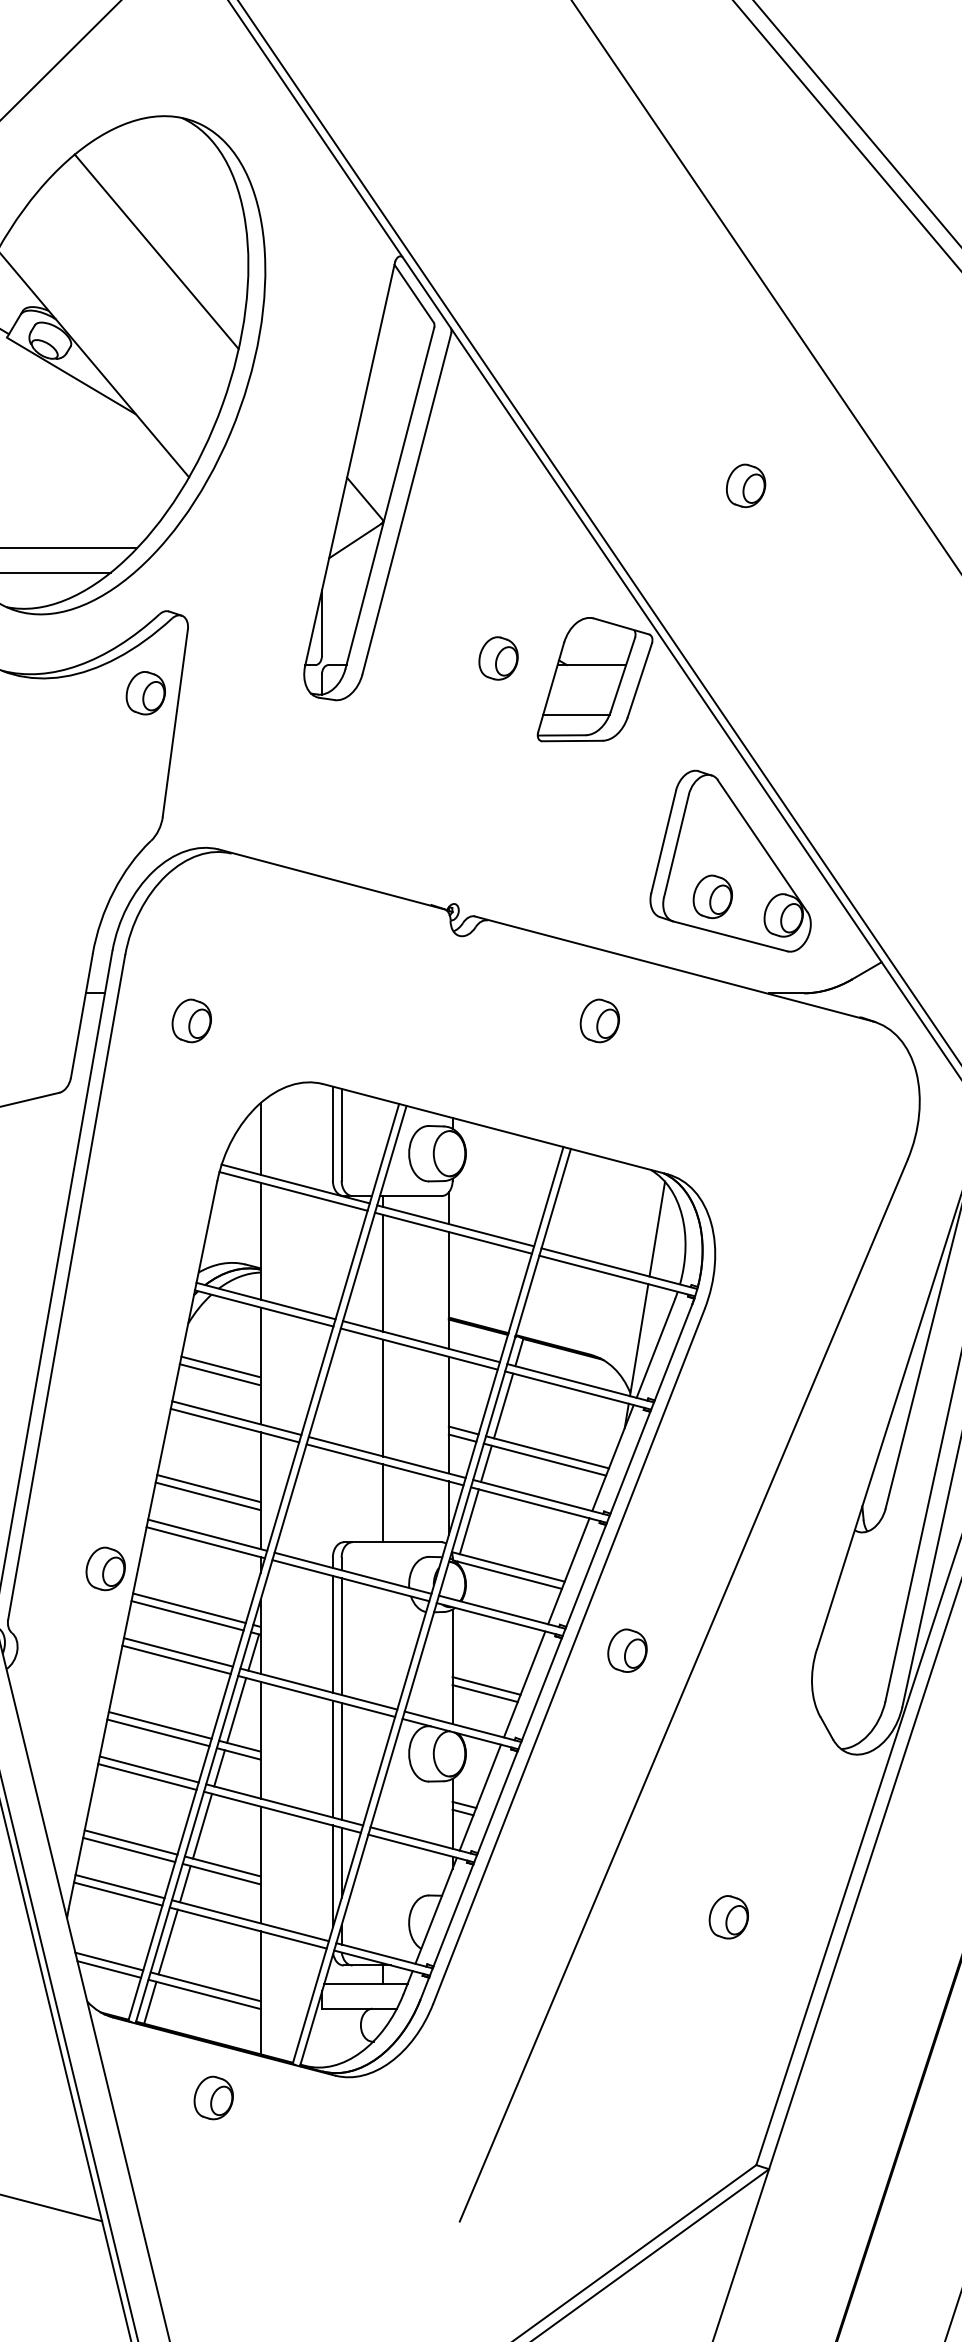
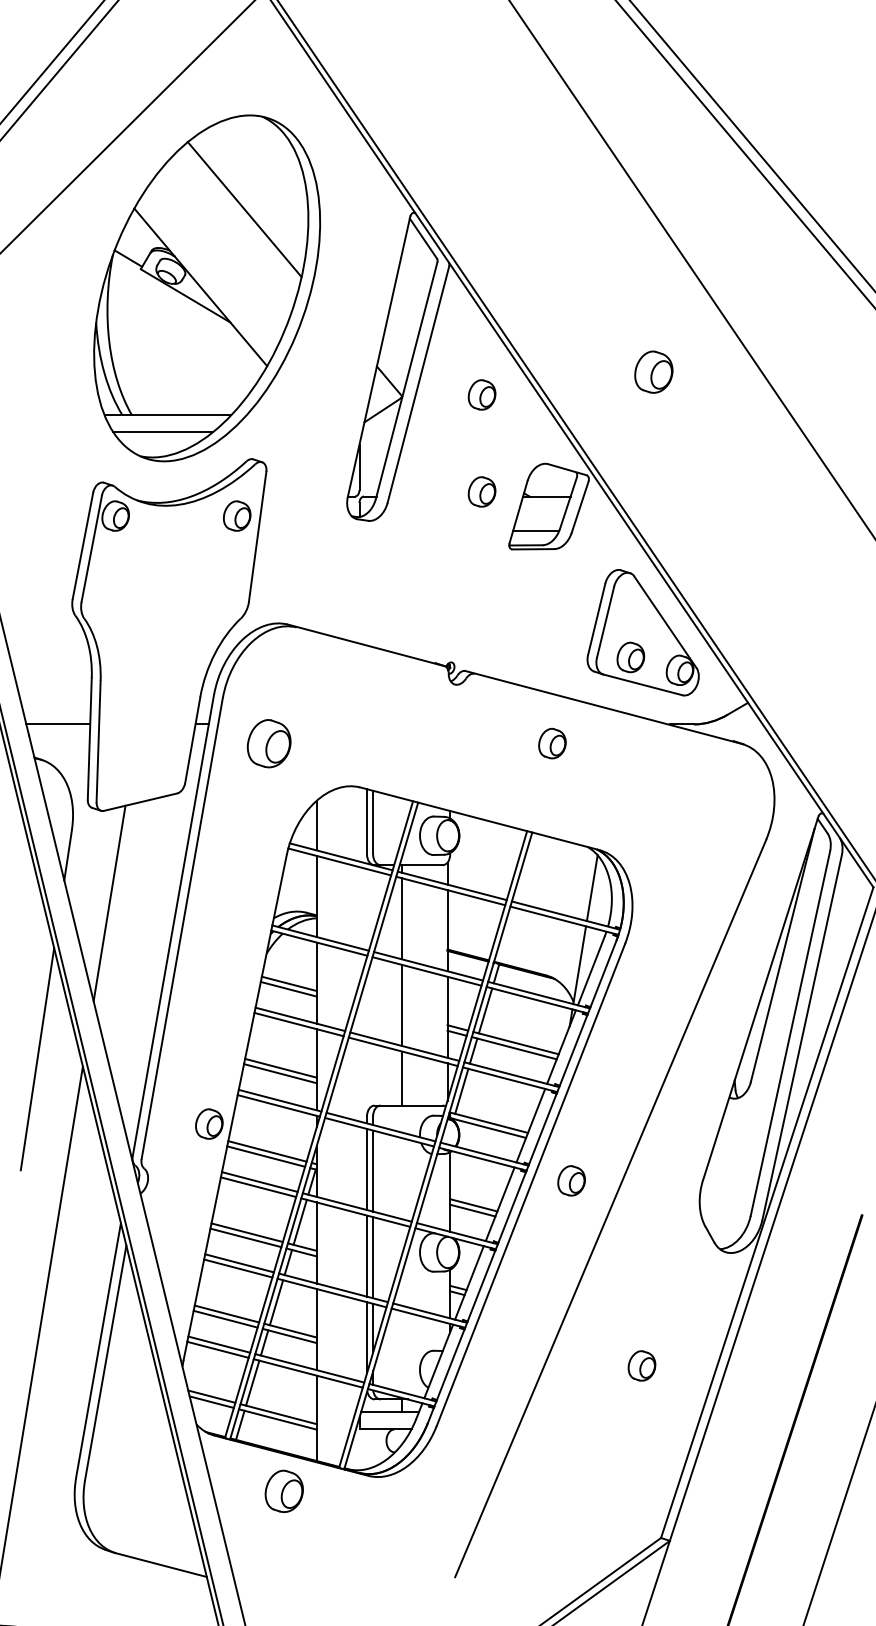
part: (745, 484) -> (653, 371), size x1.4
part: (497, 518) -> (481, 394), added
part: (190, 1020) -> (268, 743), size x1.6
part: (213, 2098) -> (284, 1491), size x1.4

